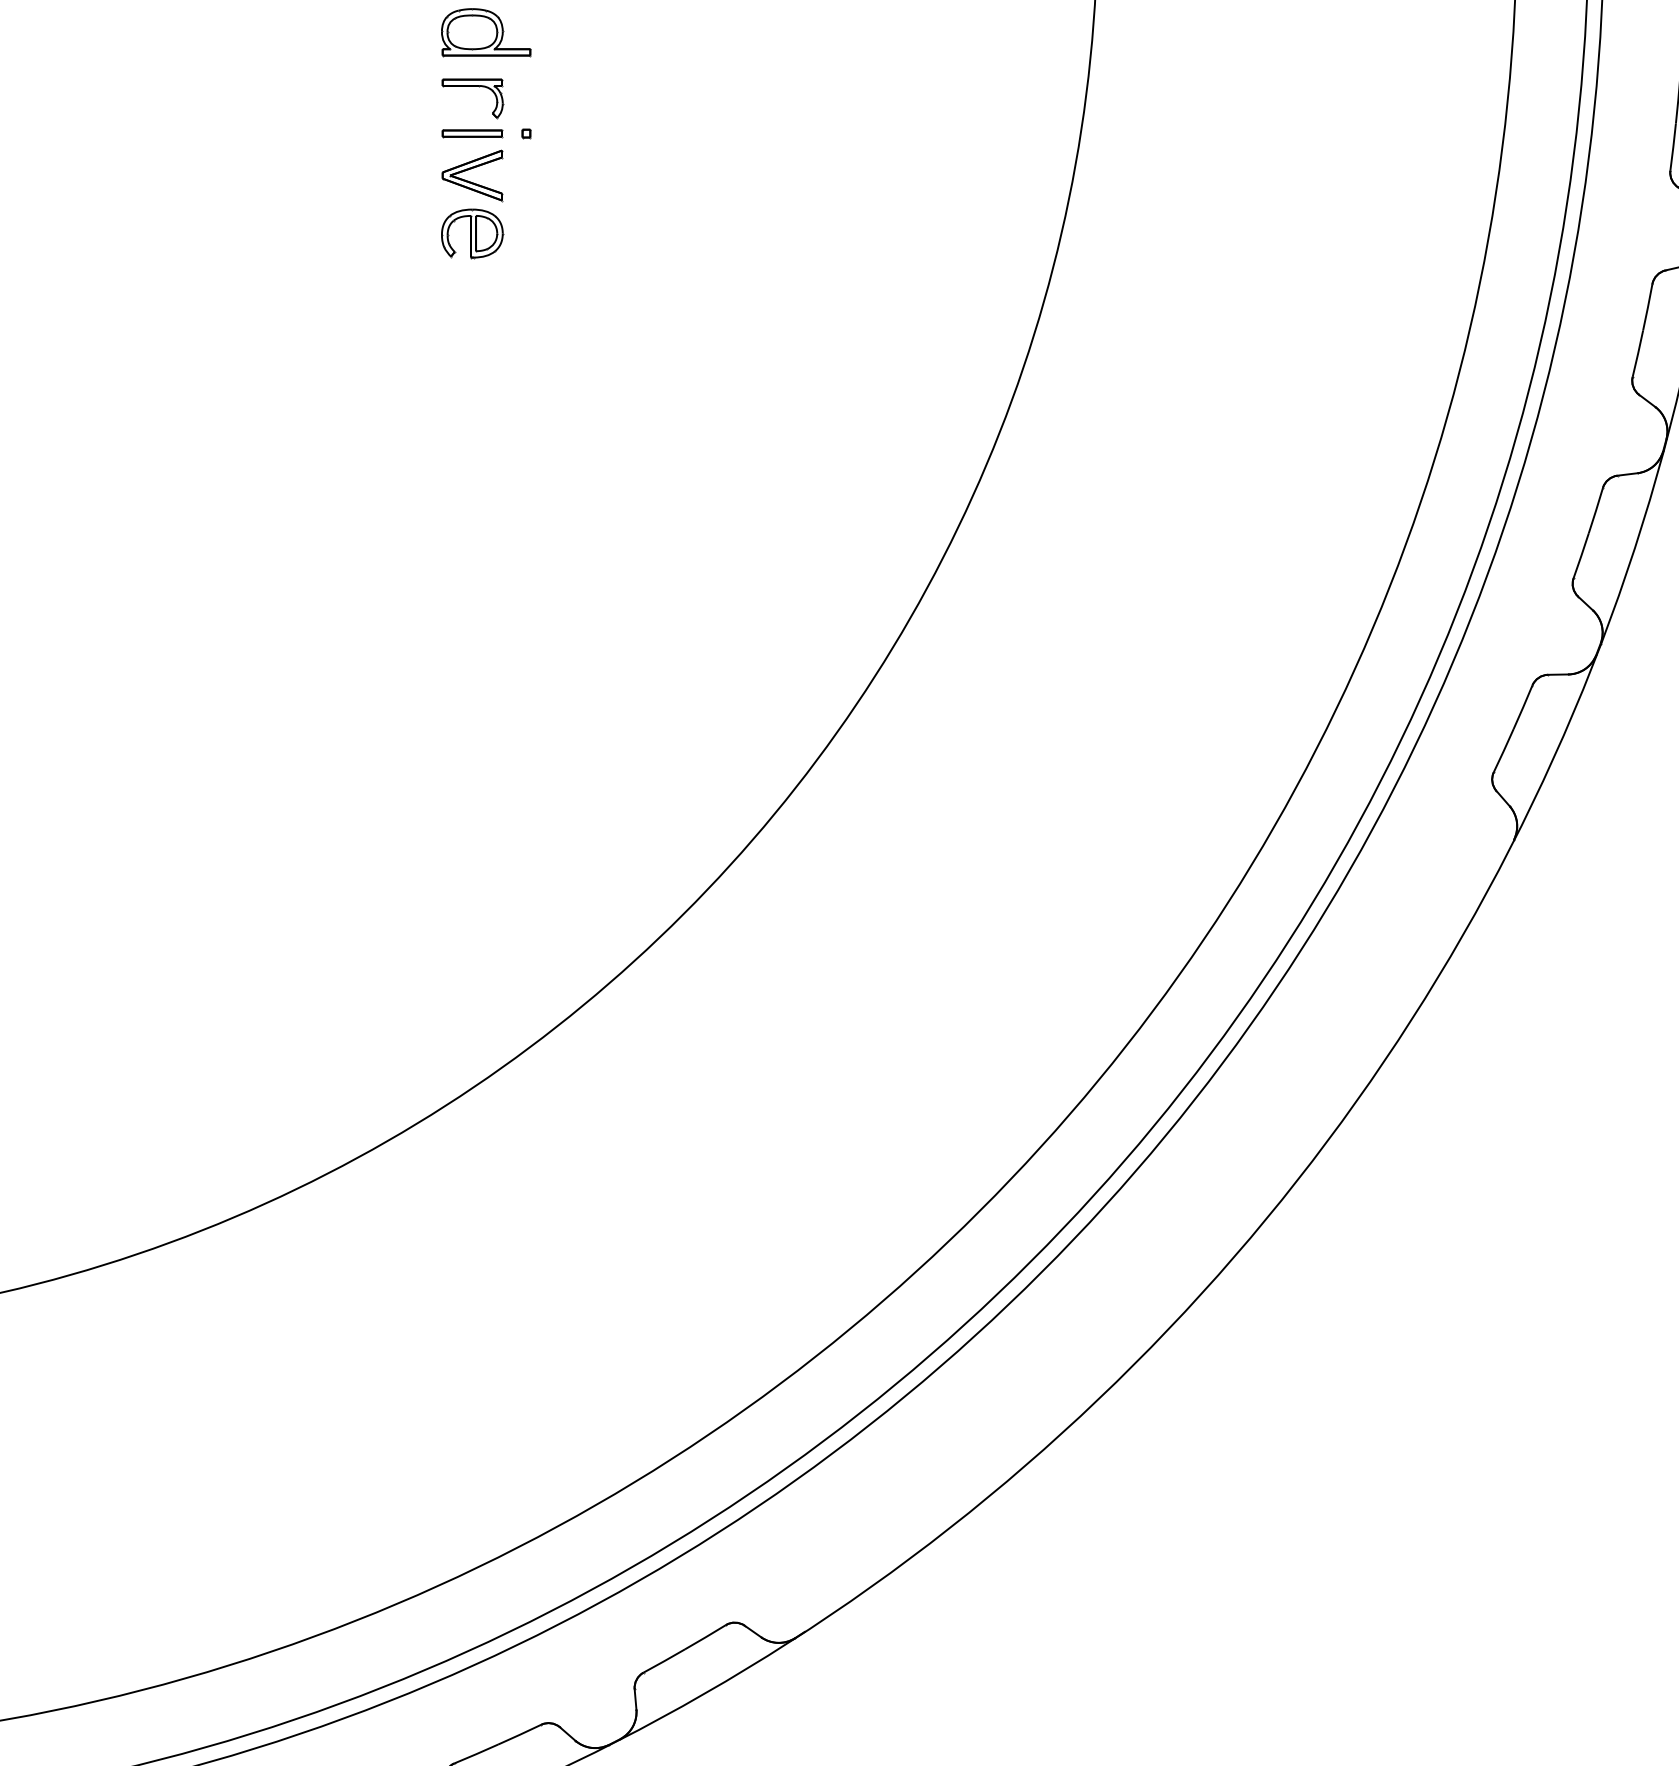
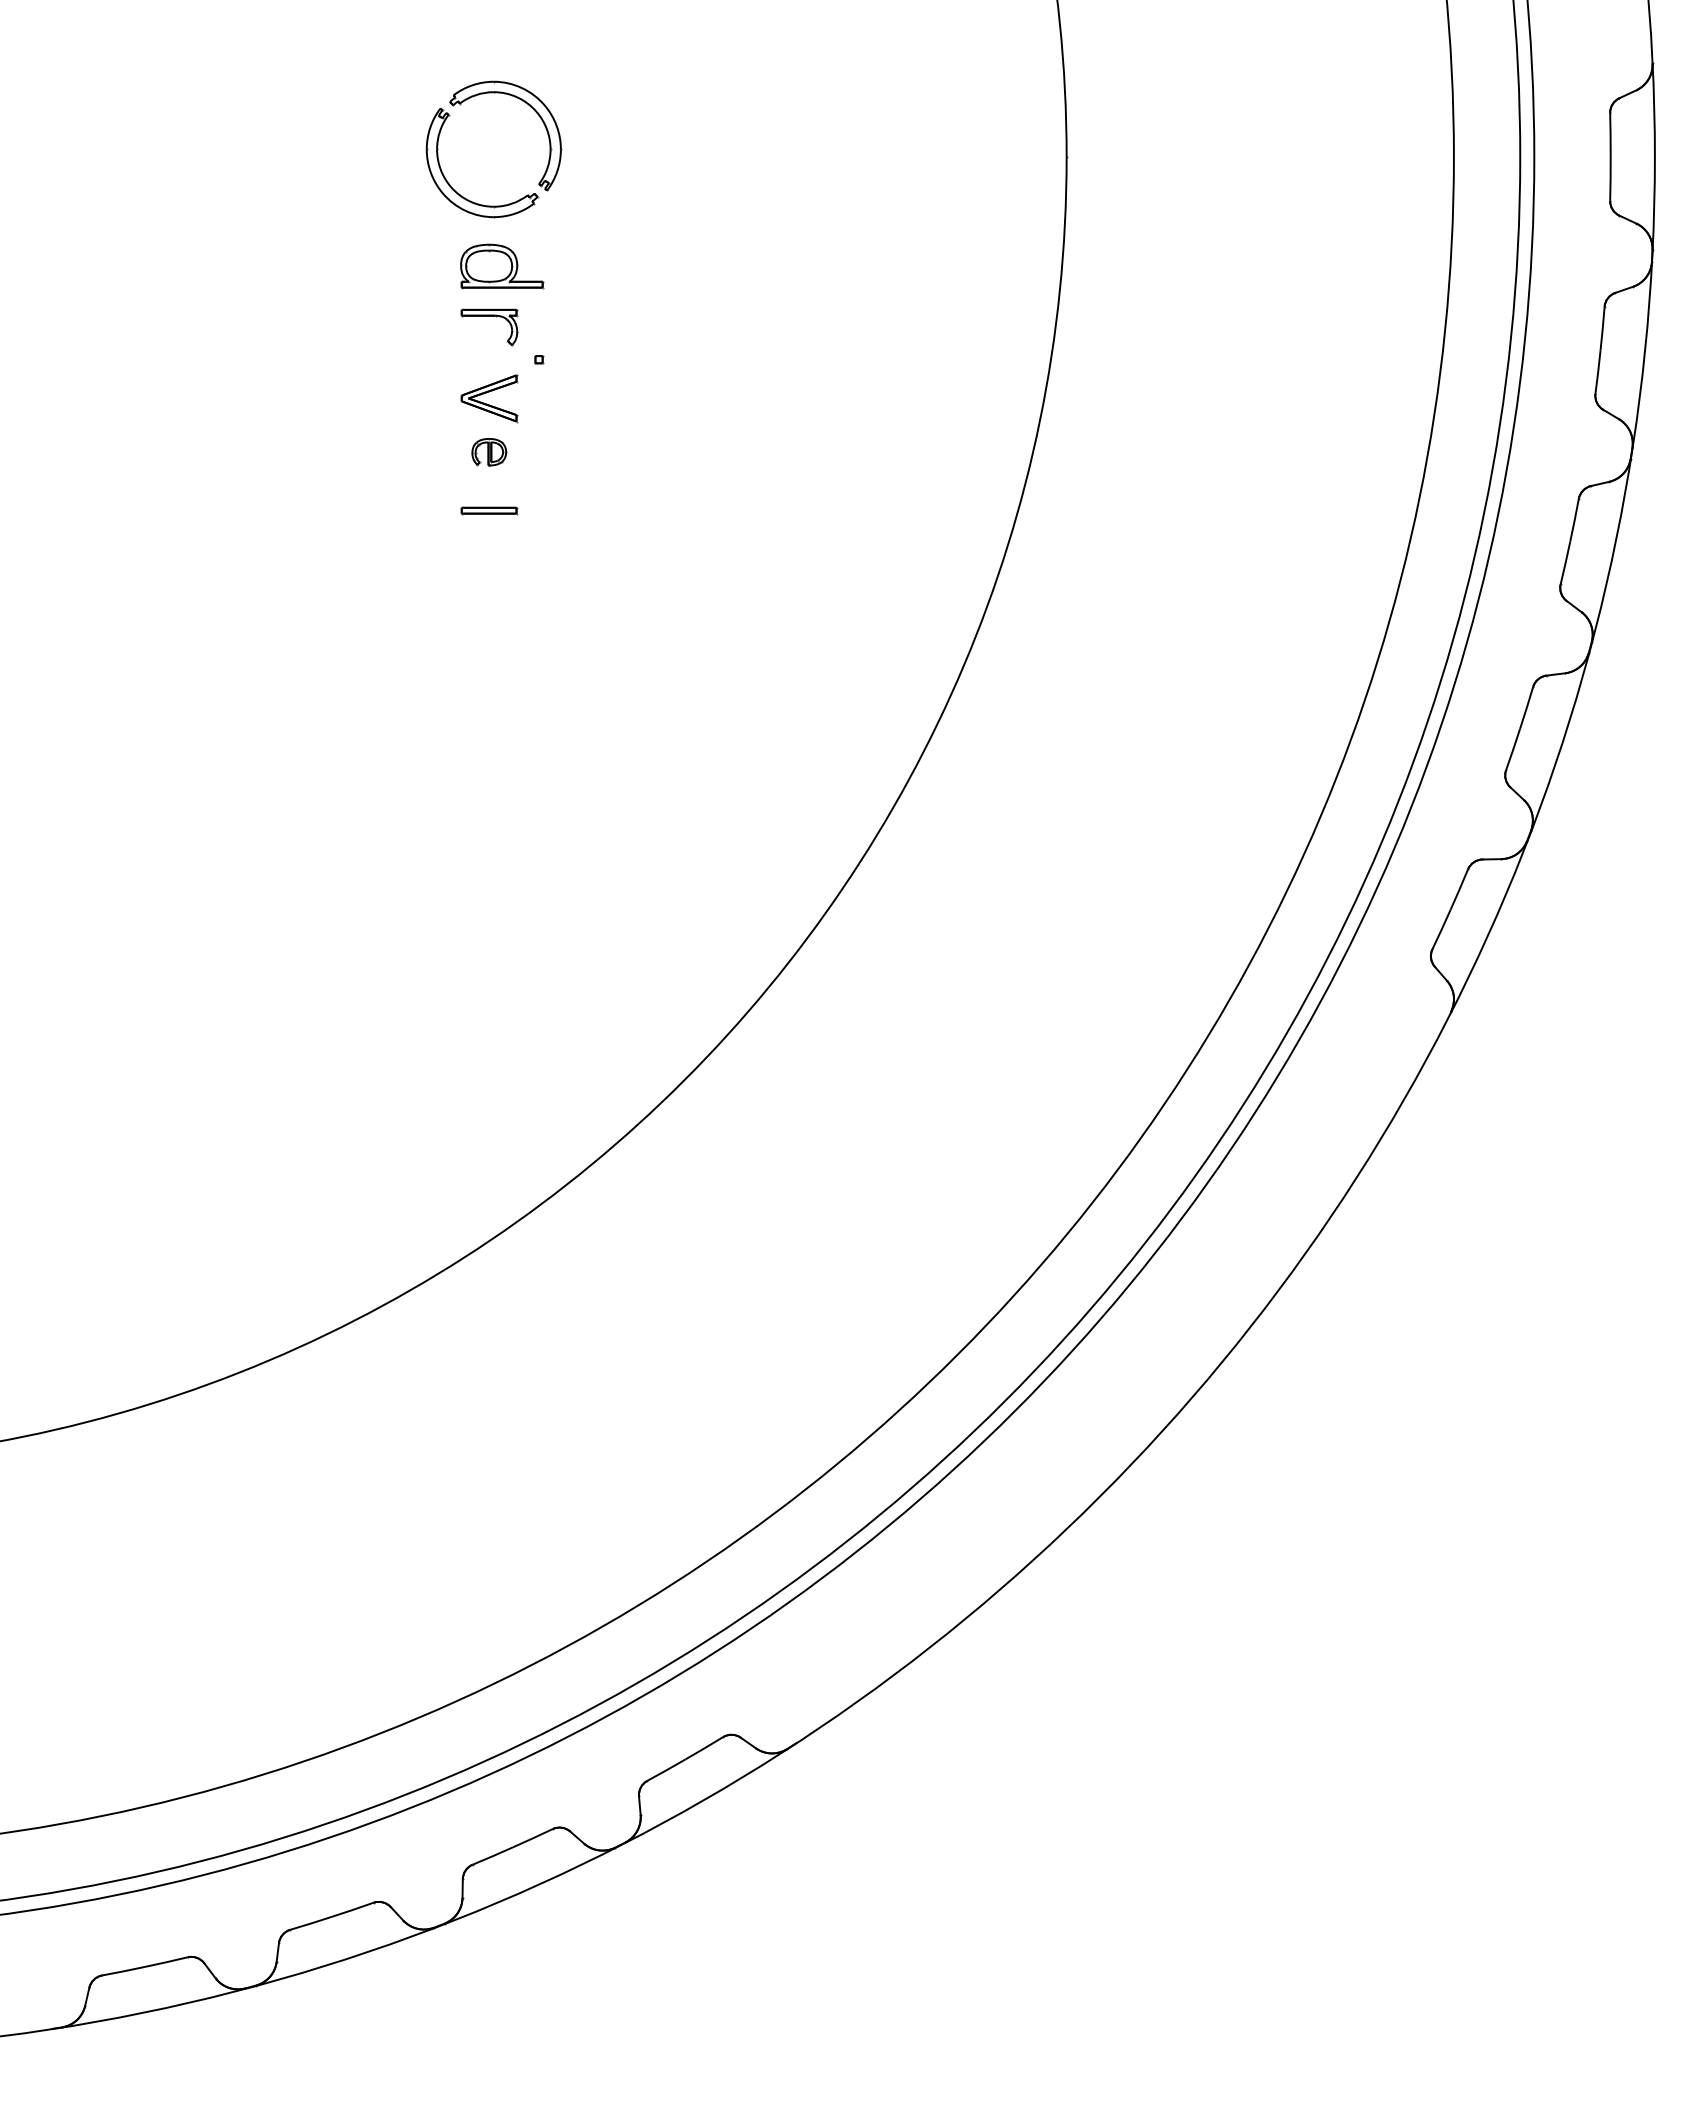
part: (472, 133) -> (489, 510), moved
part: (472, 234) -> (489, 452), size x0.6

